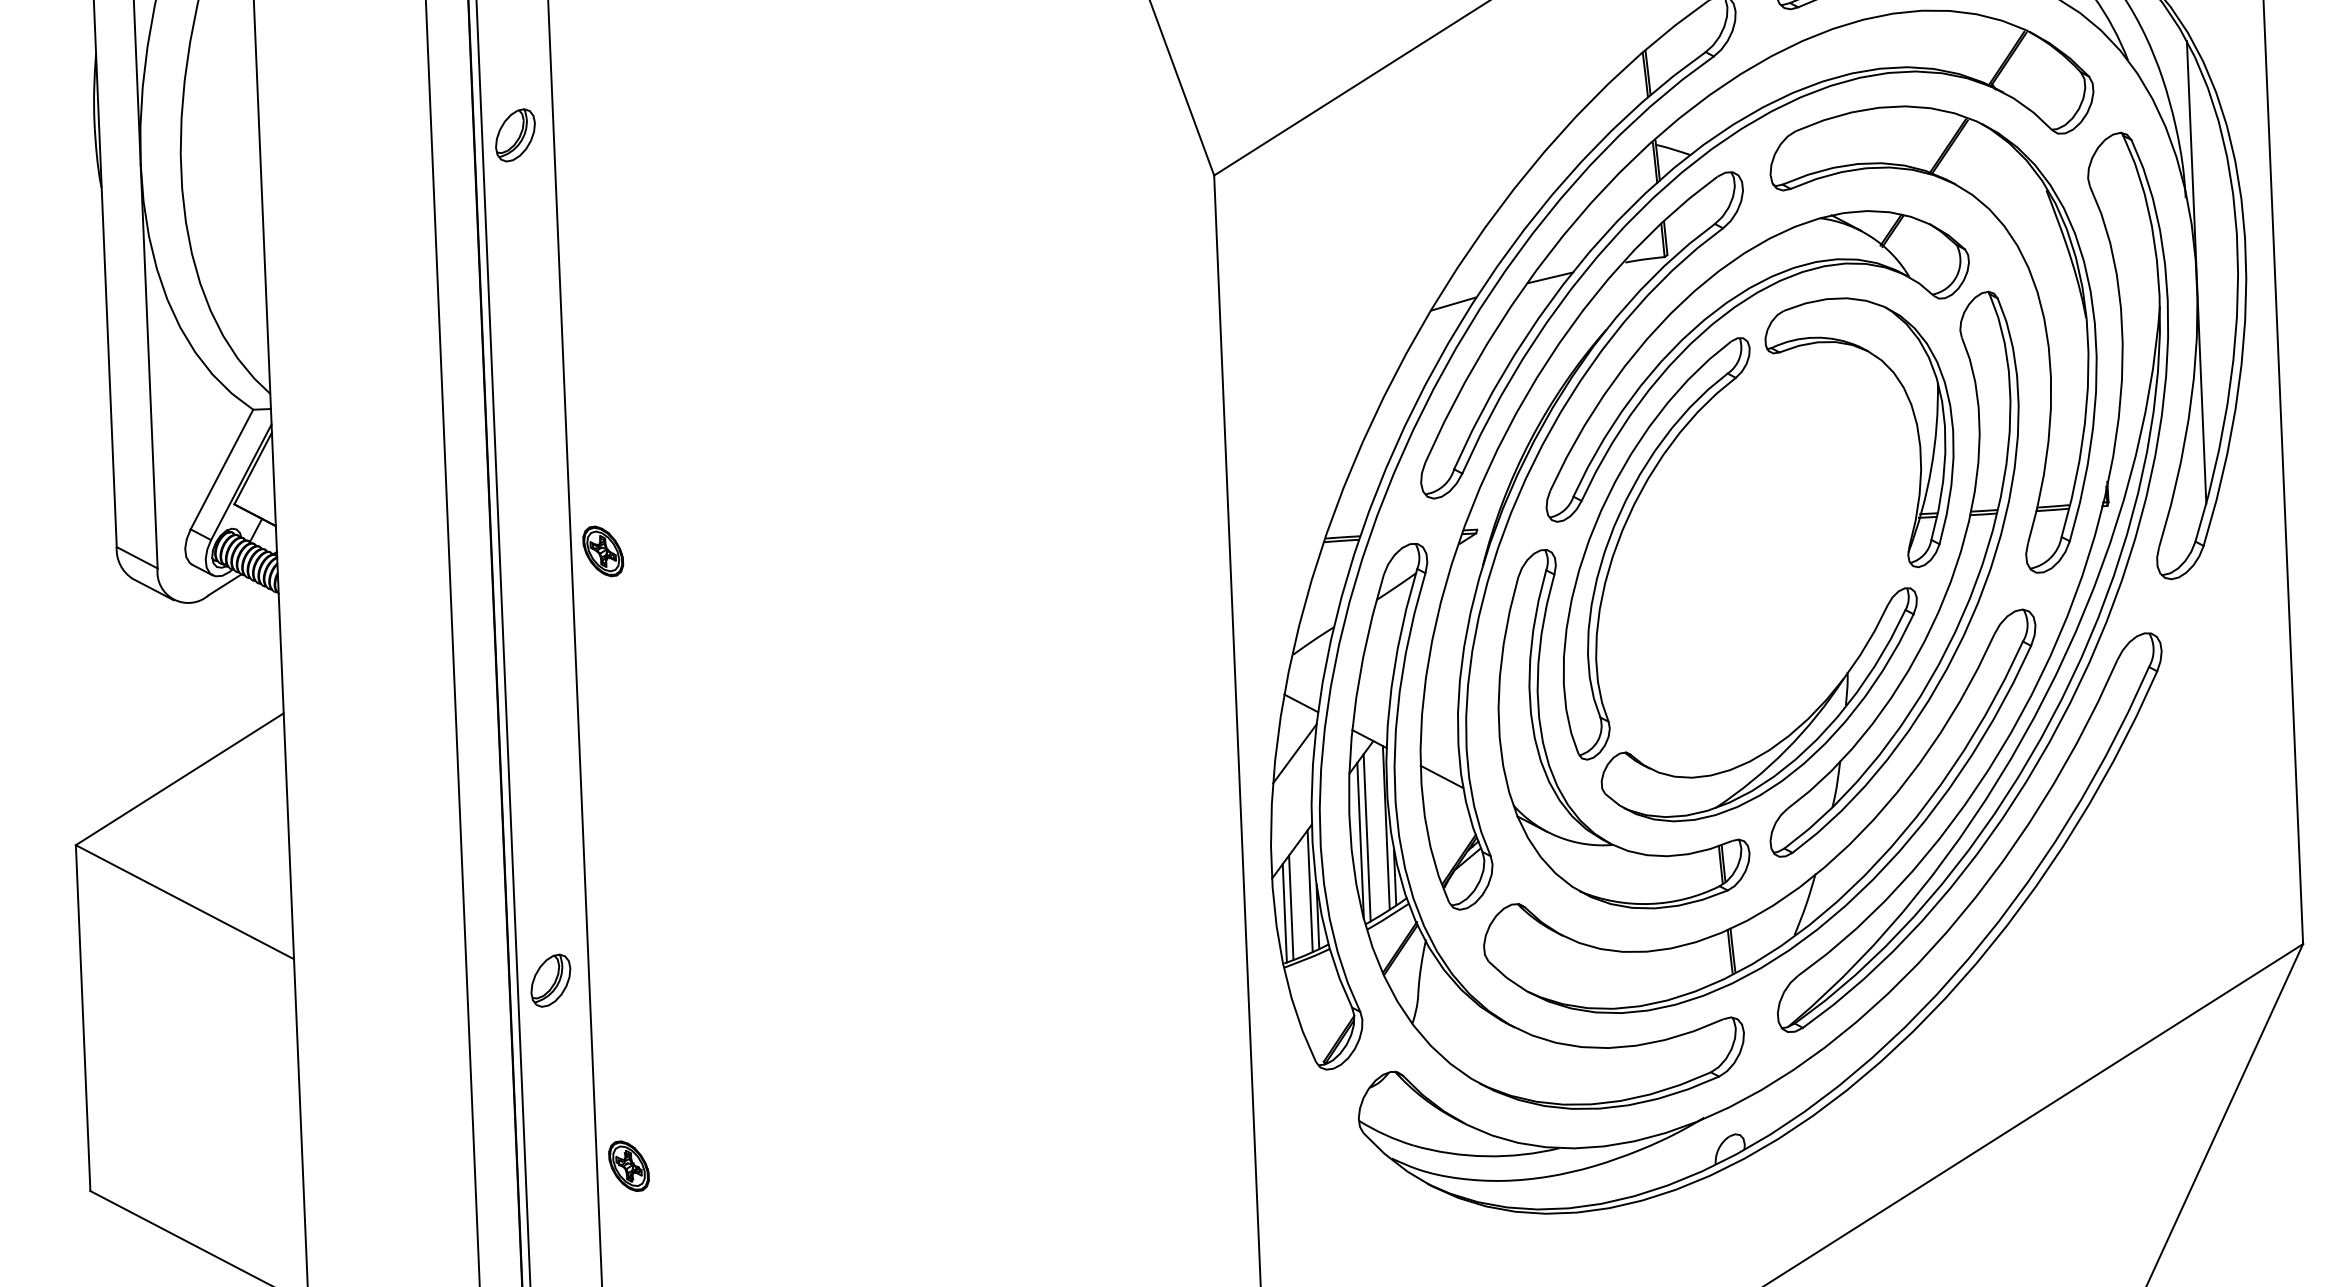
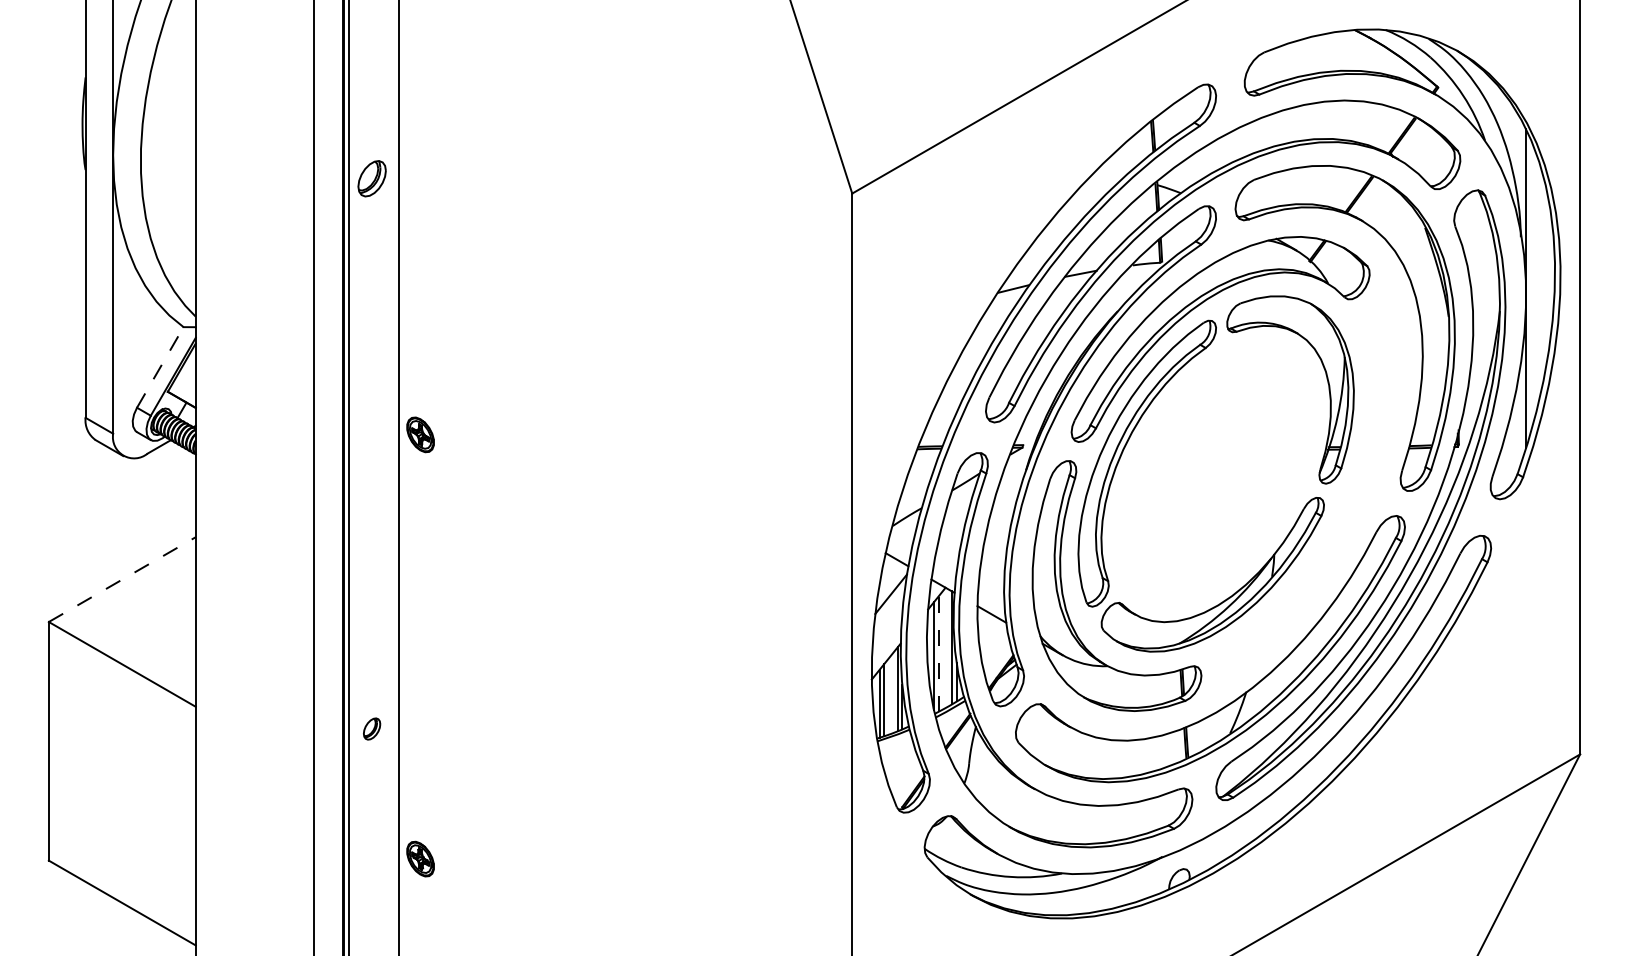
part: (514, 135) -> (371, 178), moved
line: (222, 469) -> (160, 367), solid -> dashed
part: (1944, 591) -> (1343, 501), removed
line: (180, 779) -> (122, 579), solid -> dashed
line: (1367, 838) -> (938, 654), solid -> dashed
part: (549, 979) -> (371, 728), size x0.6

